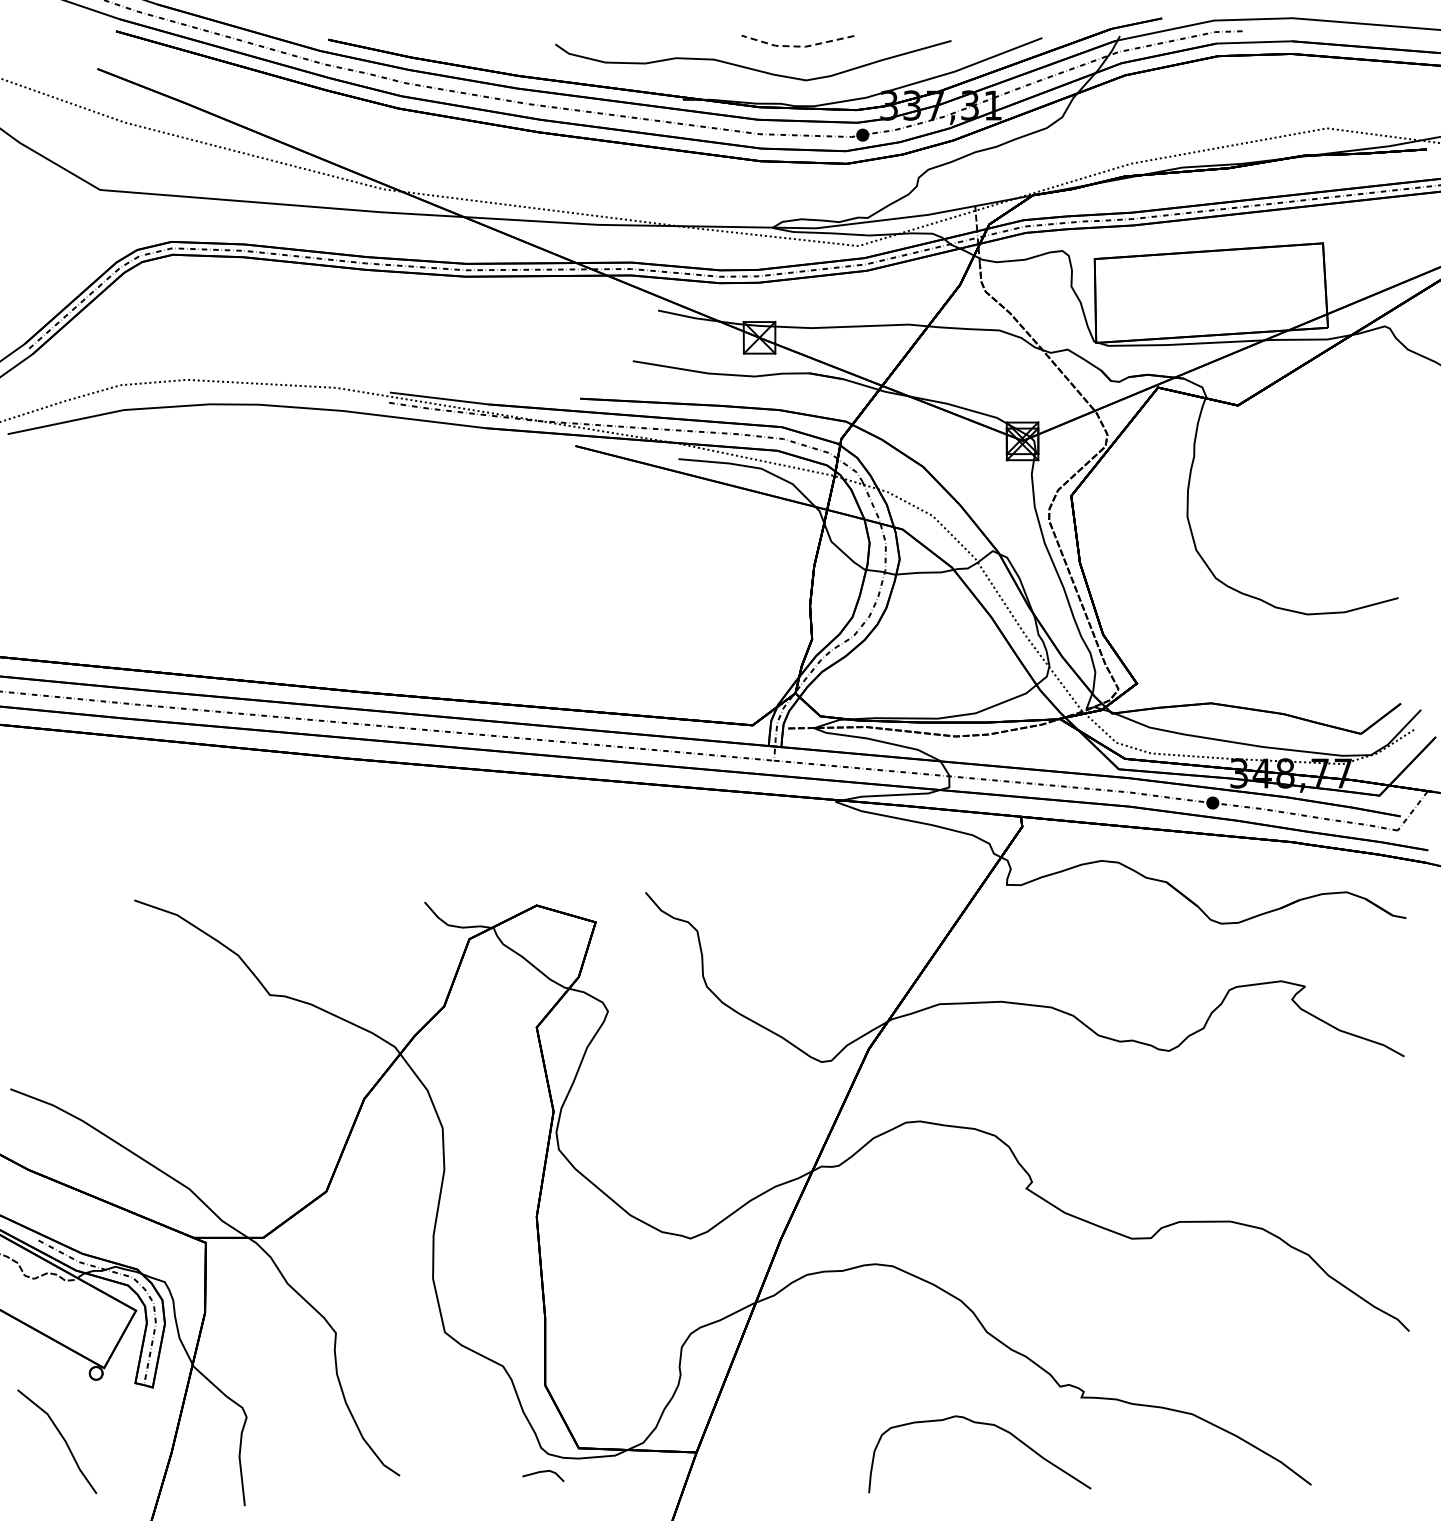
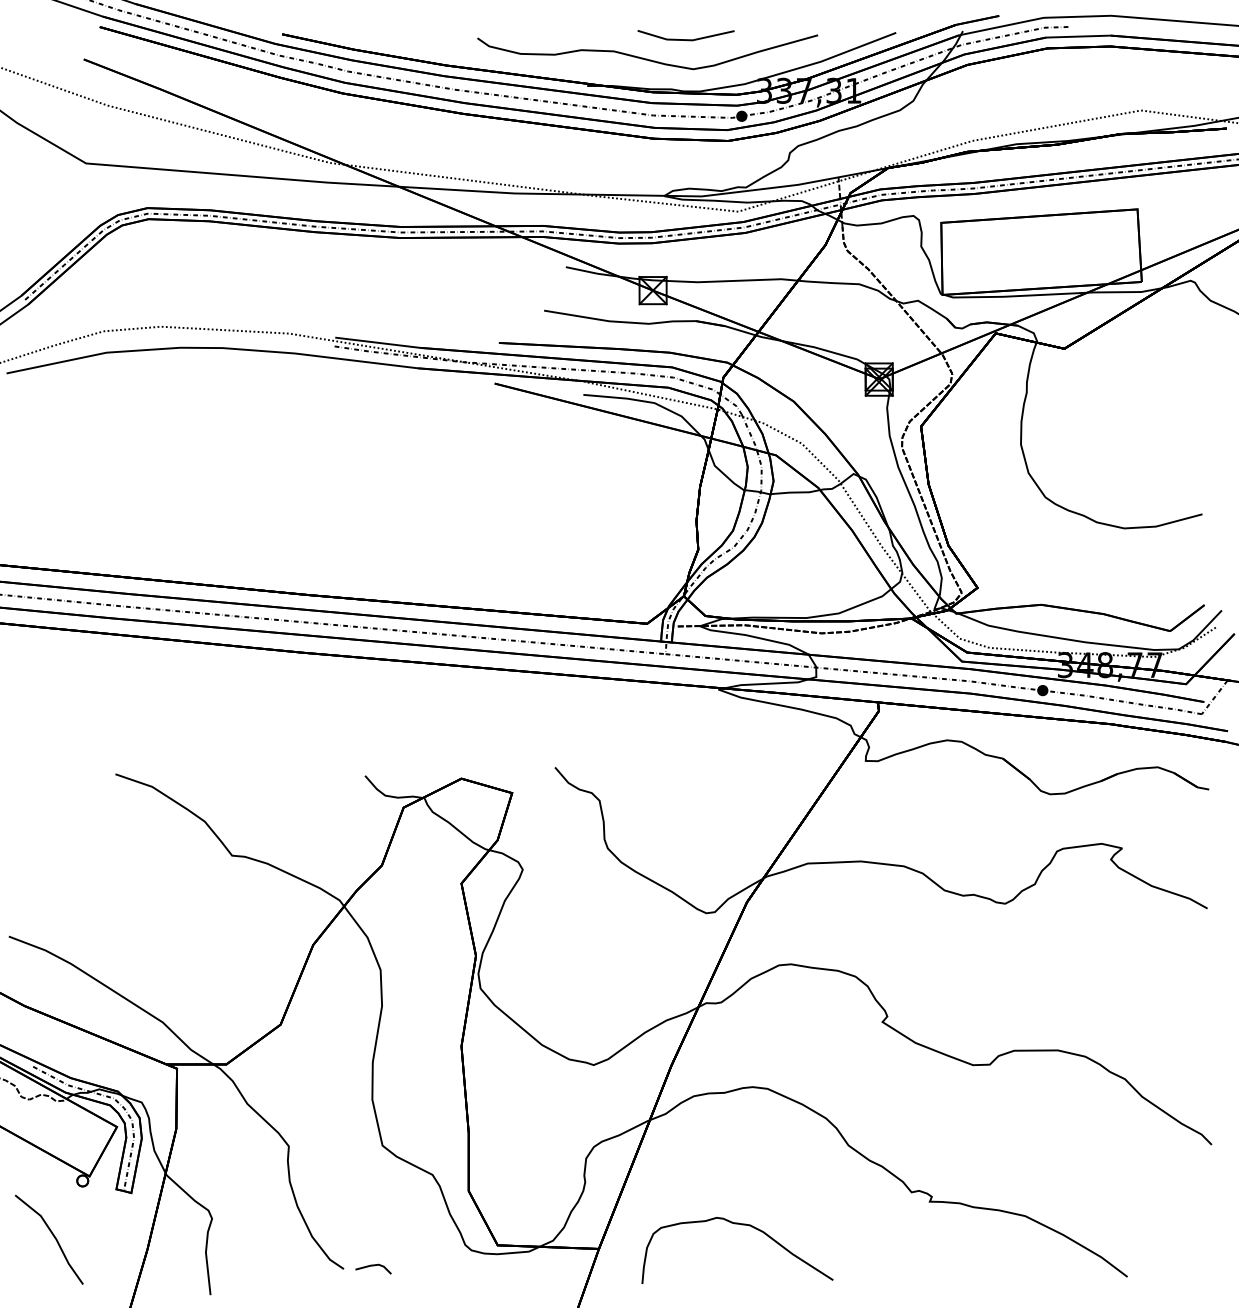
line: (797, 46) -> (685, 40), dashed -> solid
curve: (981, 1424) -> (739, 1224), moved
line: (543, 1472) -> (373, 1266), moved

